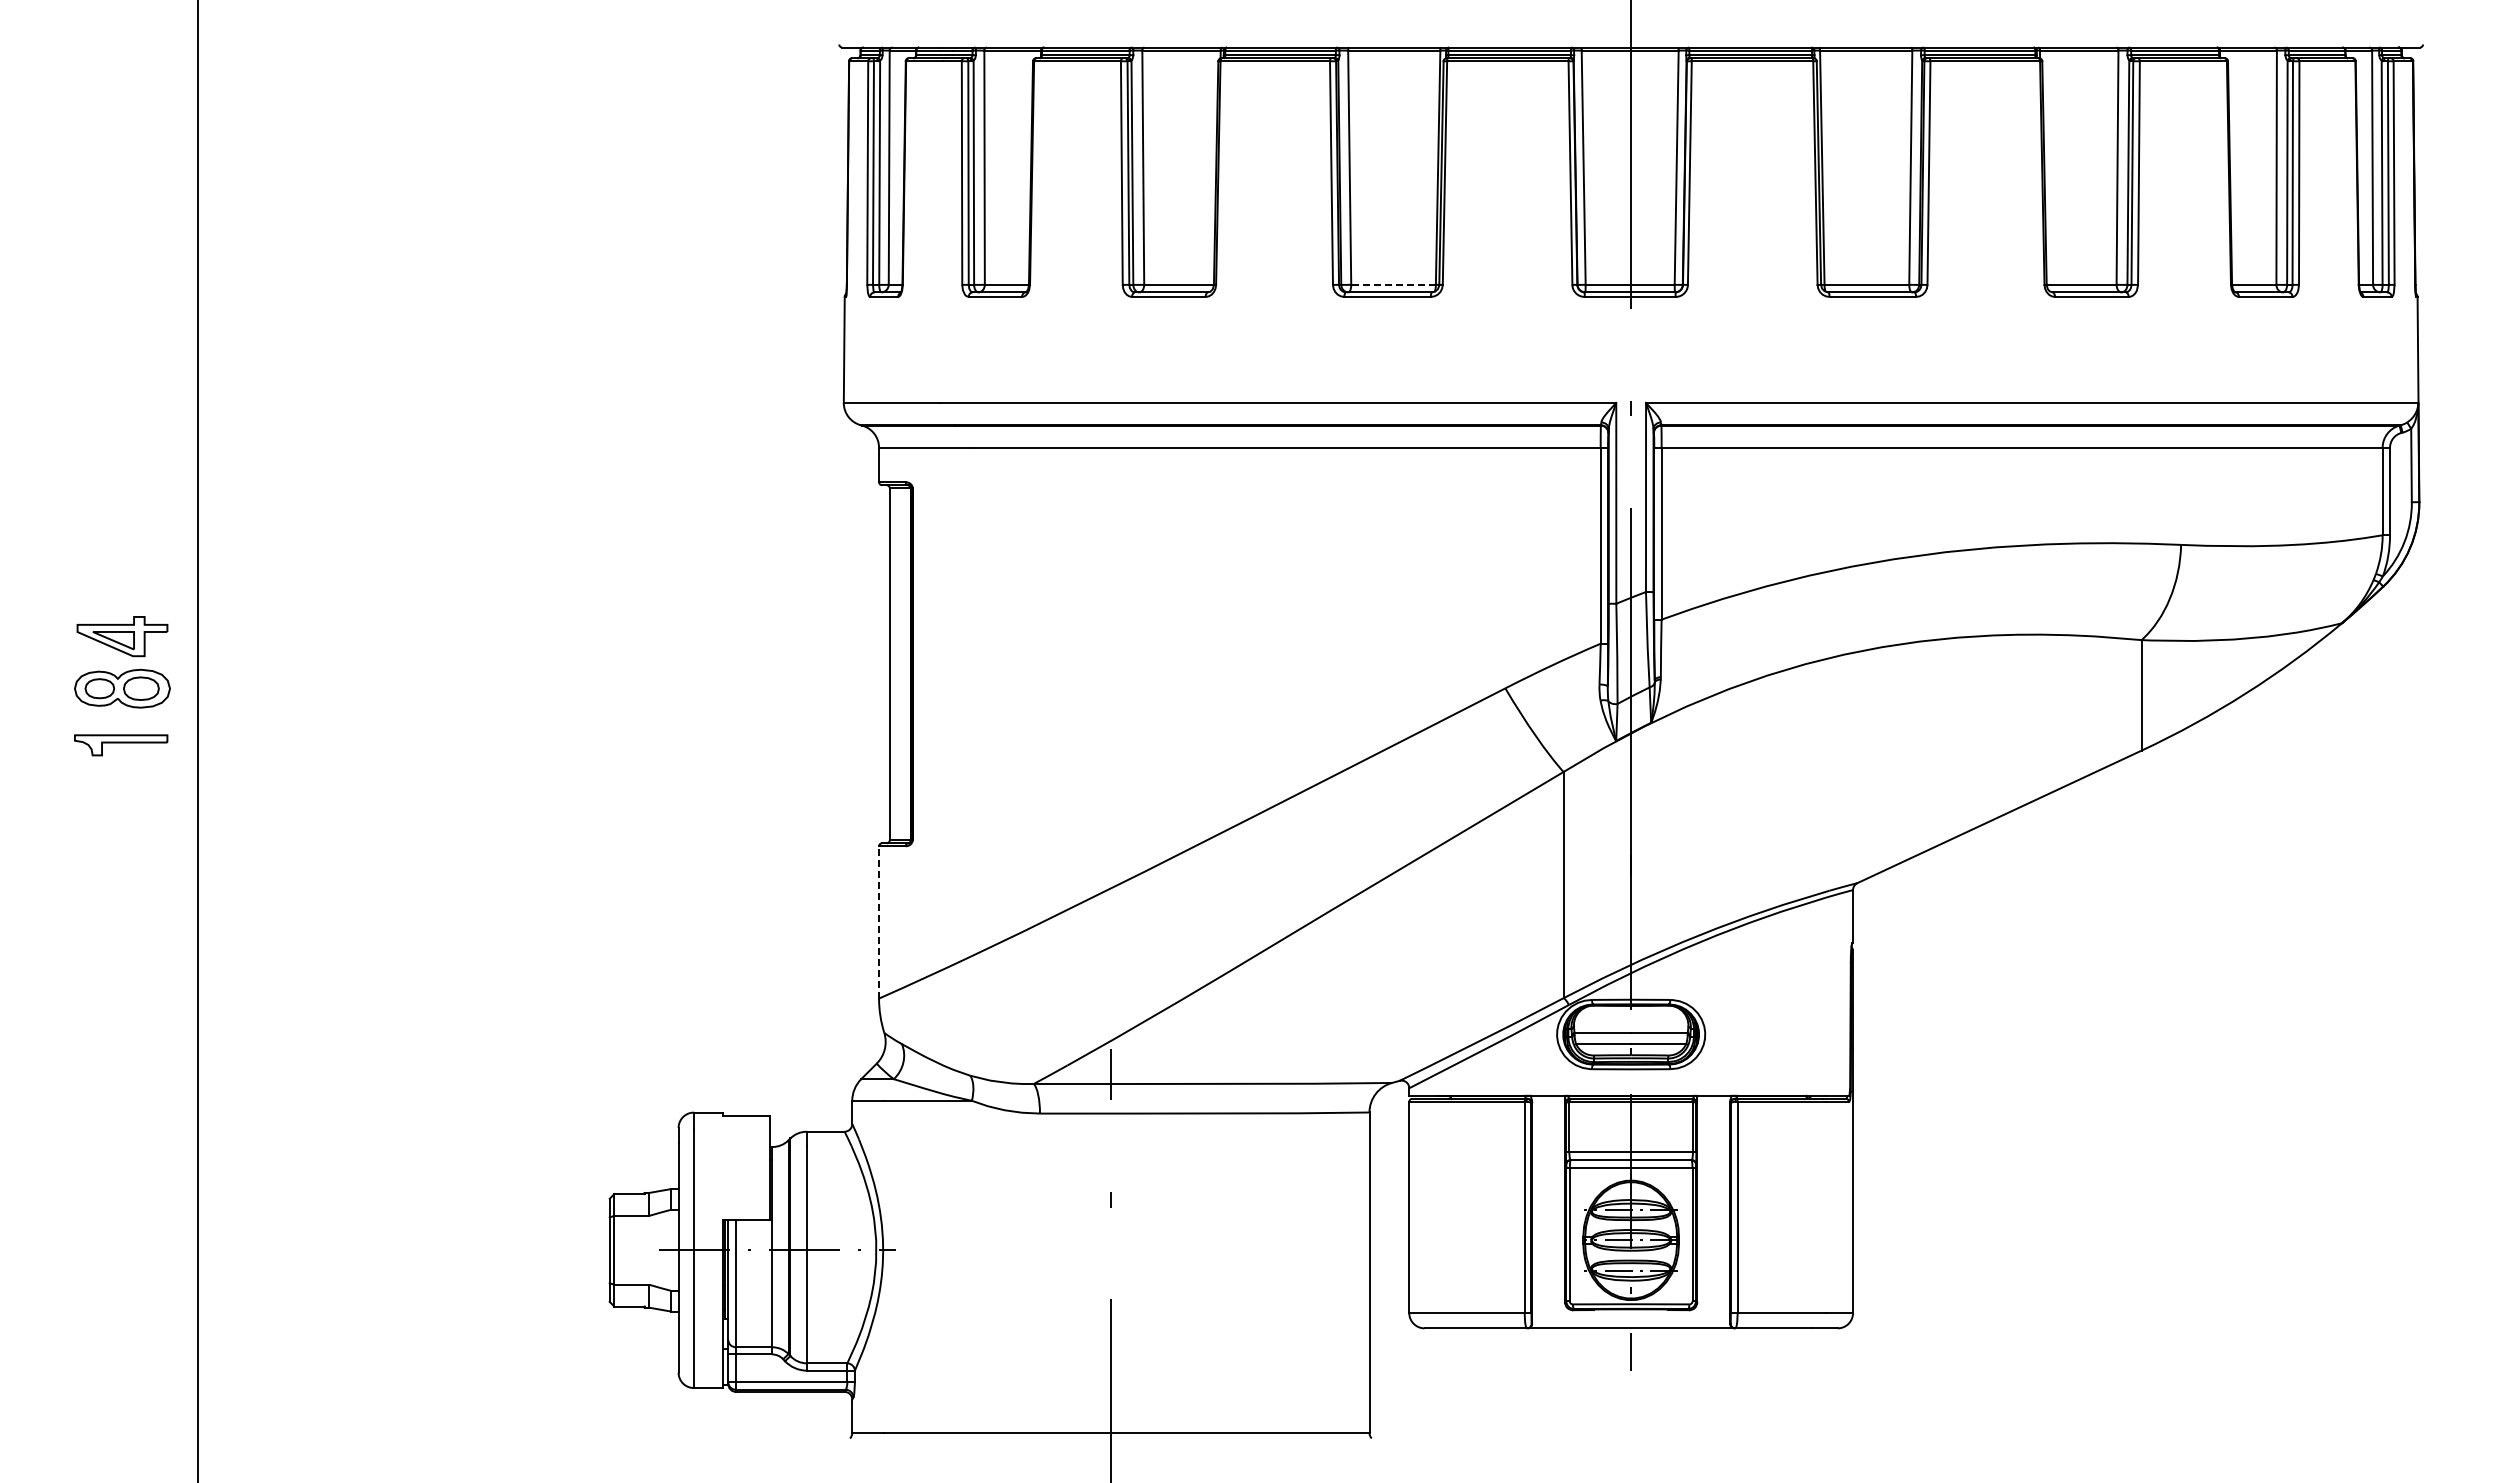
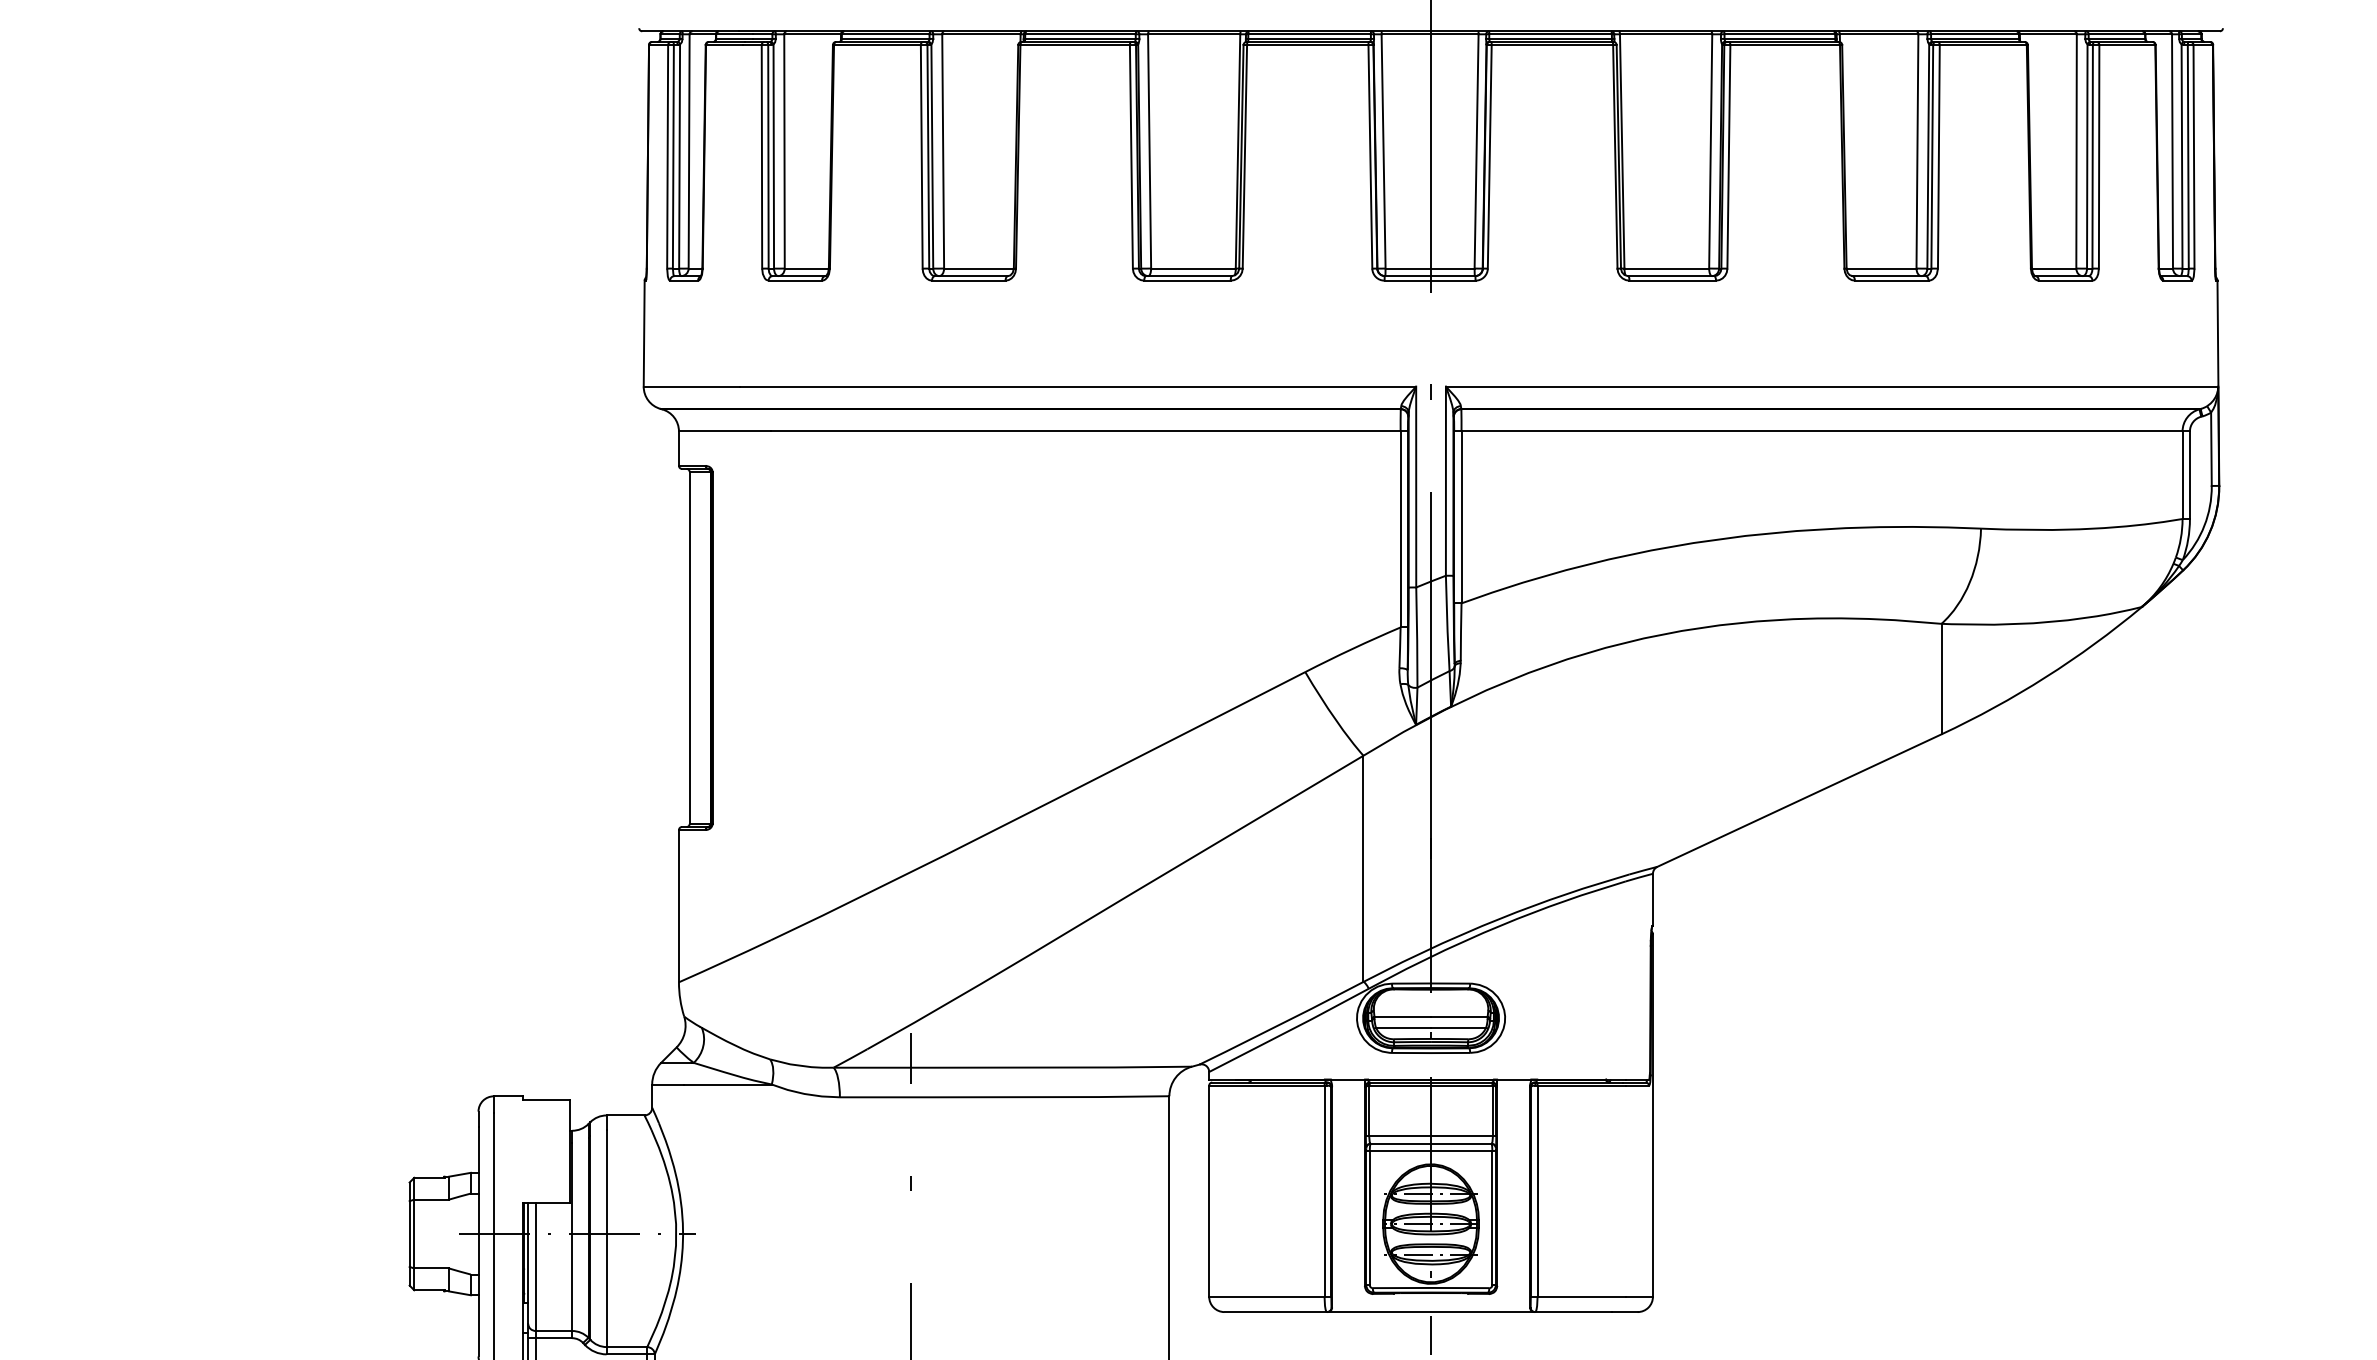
line: (1393, 284) -> (1193, 268), dashed -> solid
line: (879, 921) -> (679, 905), dashed -> solid

